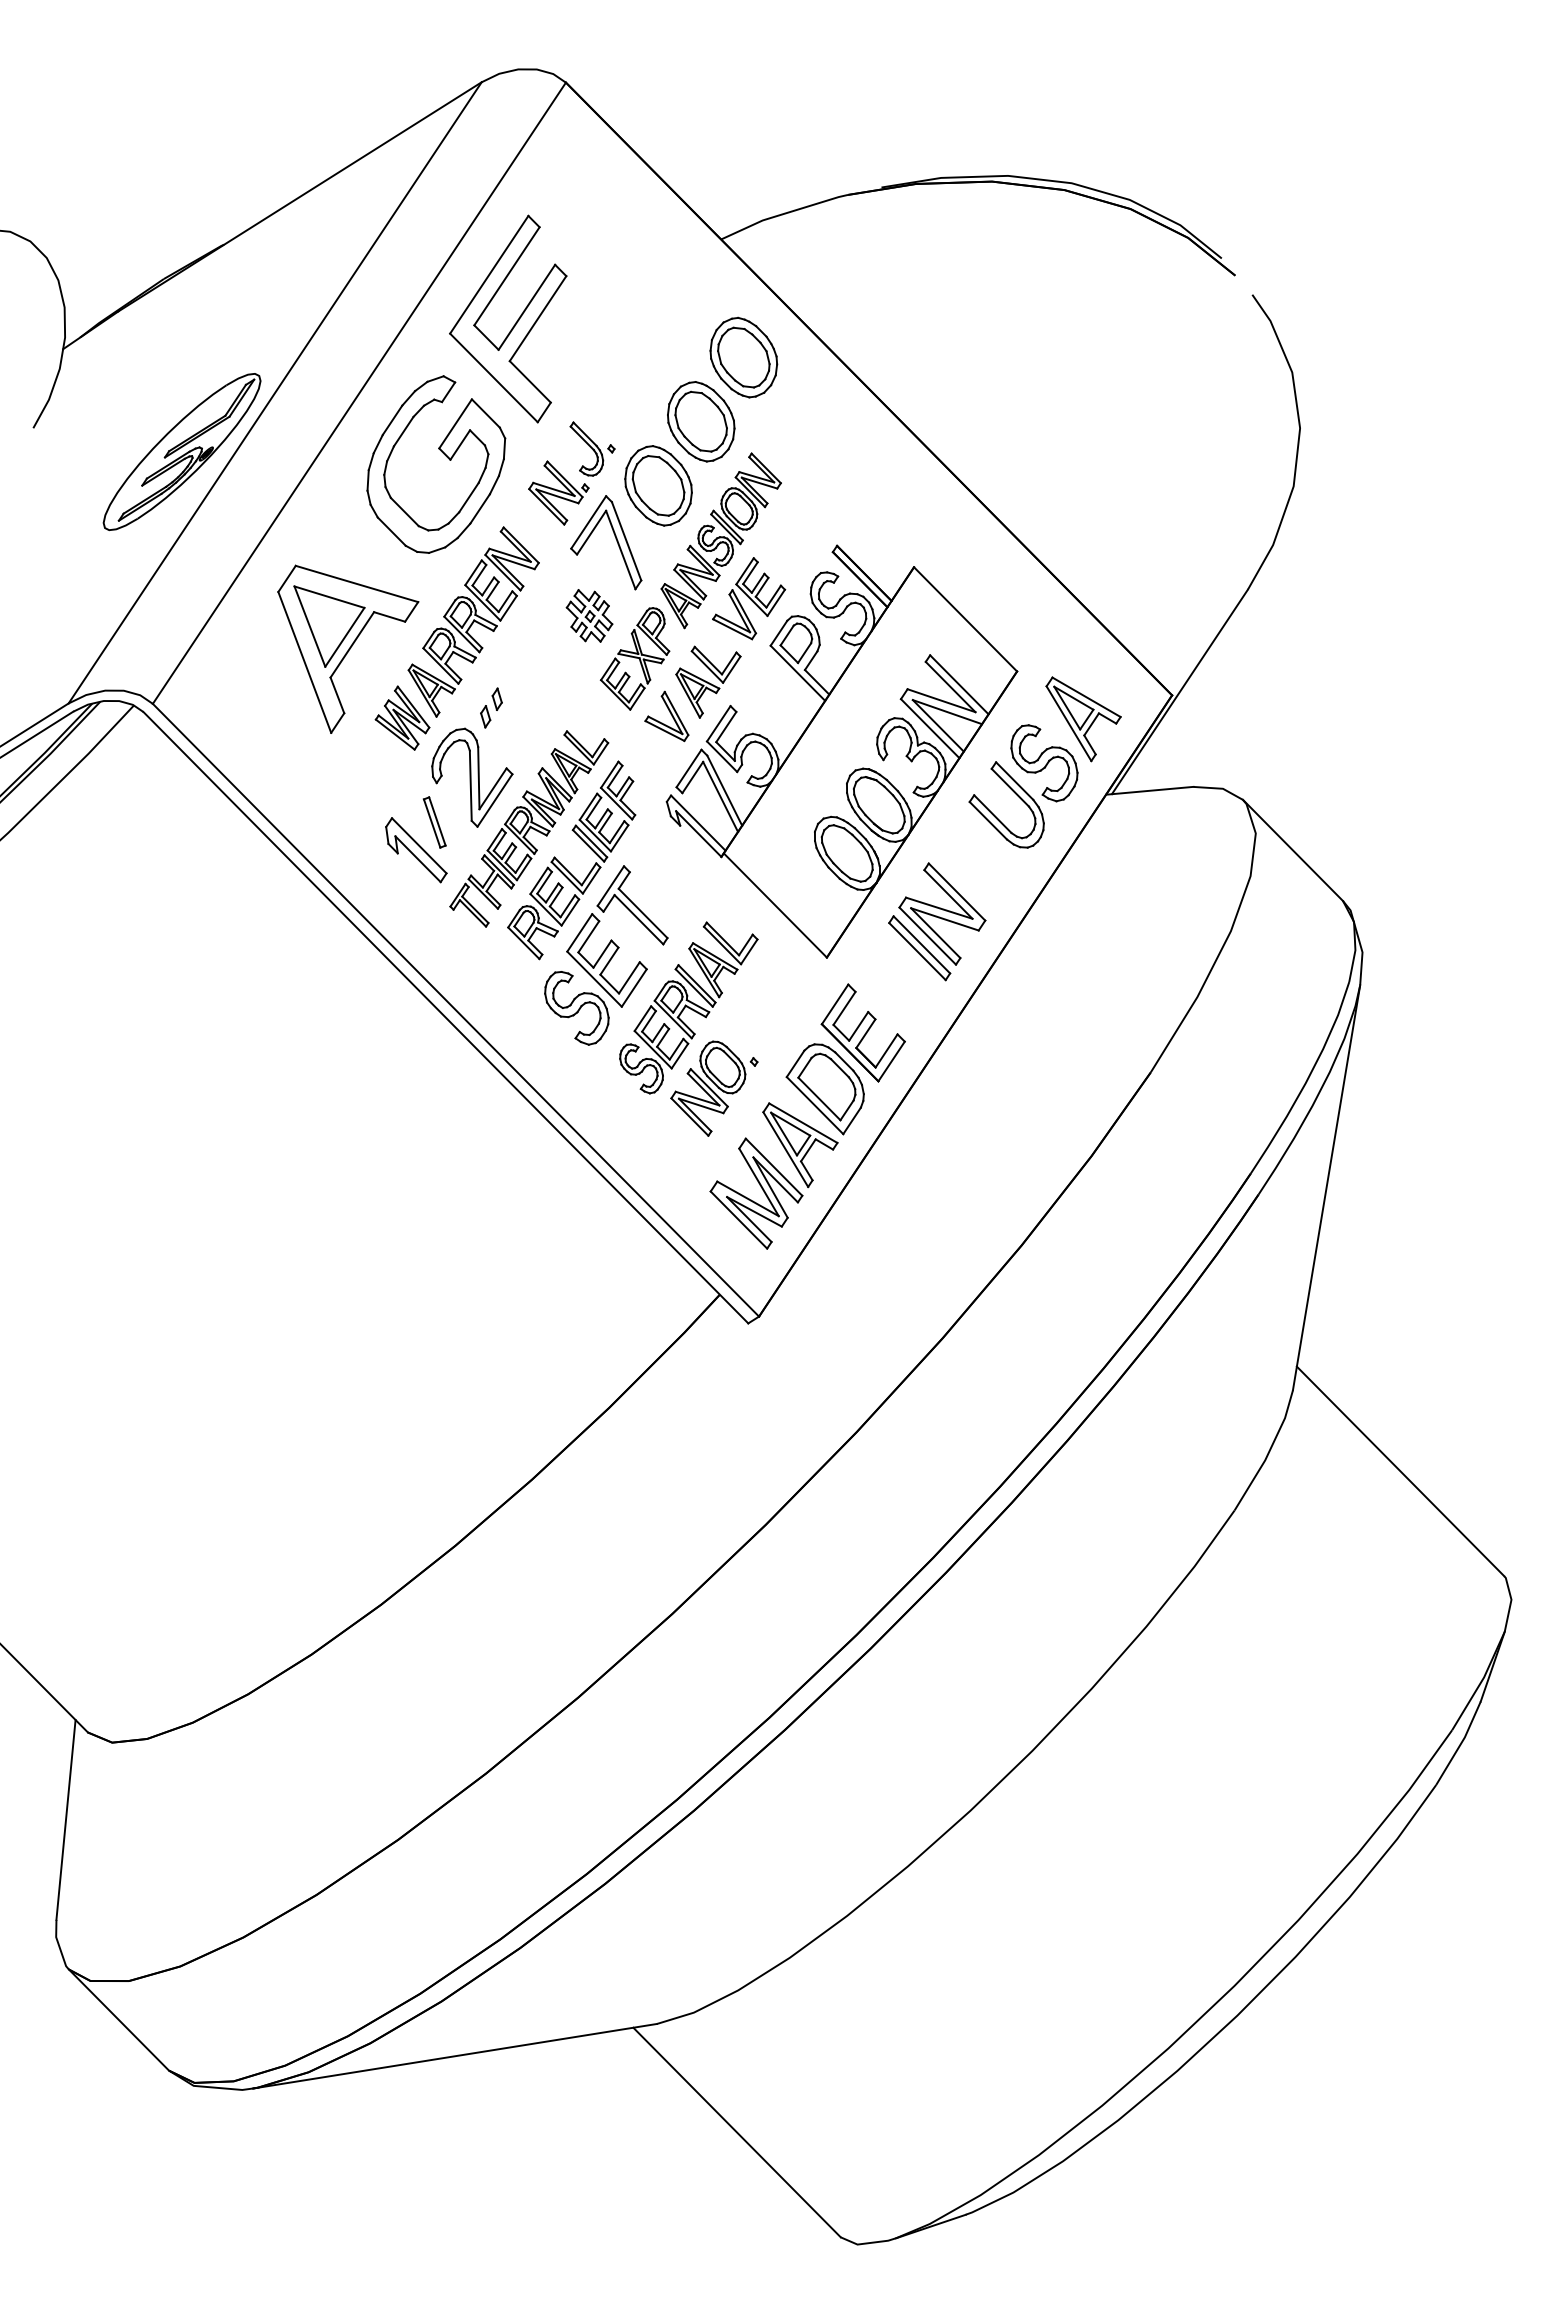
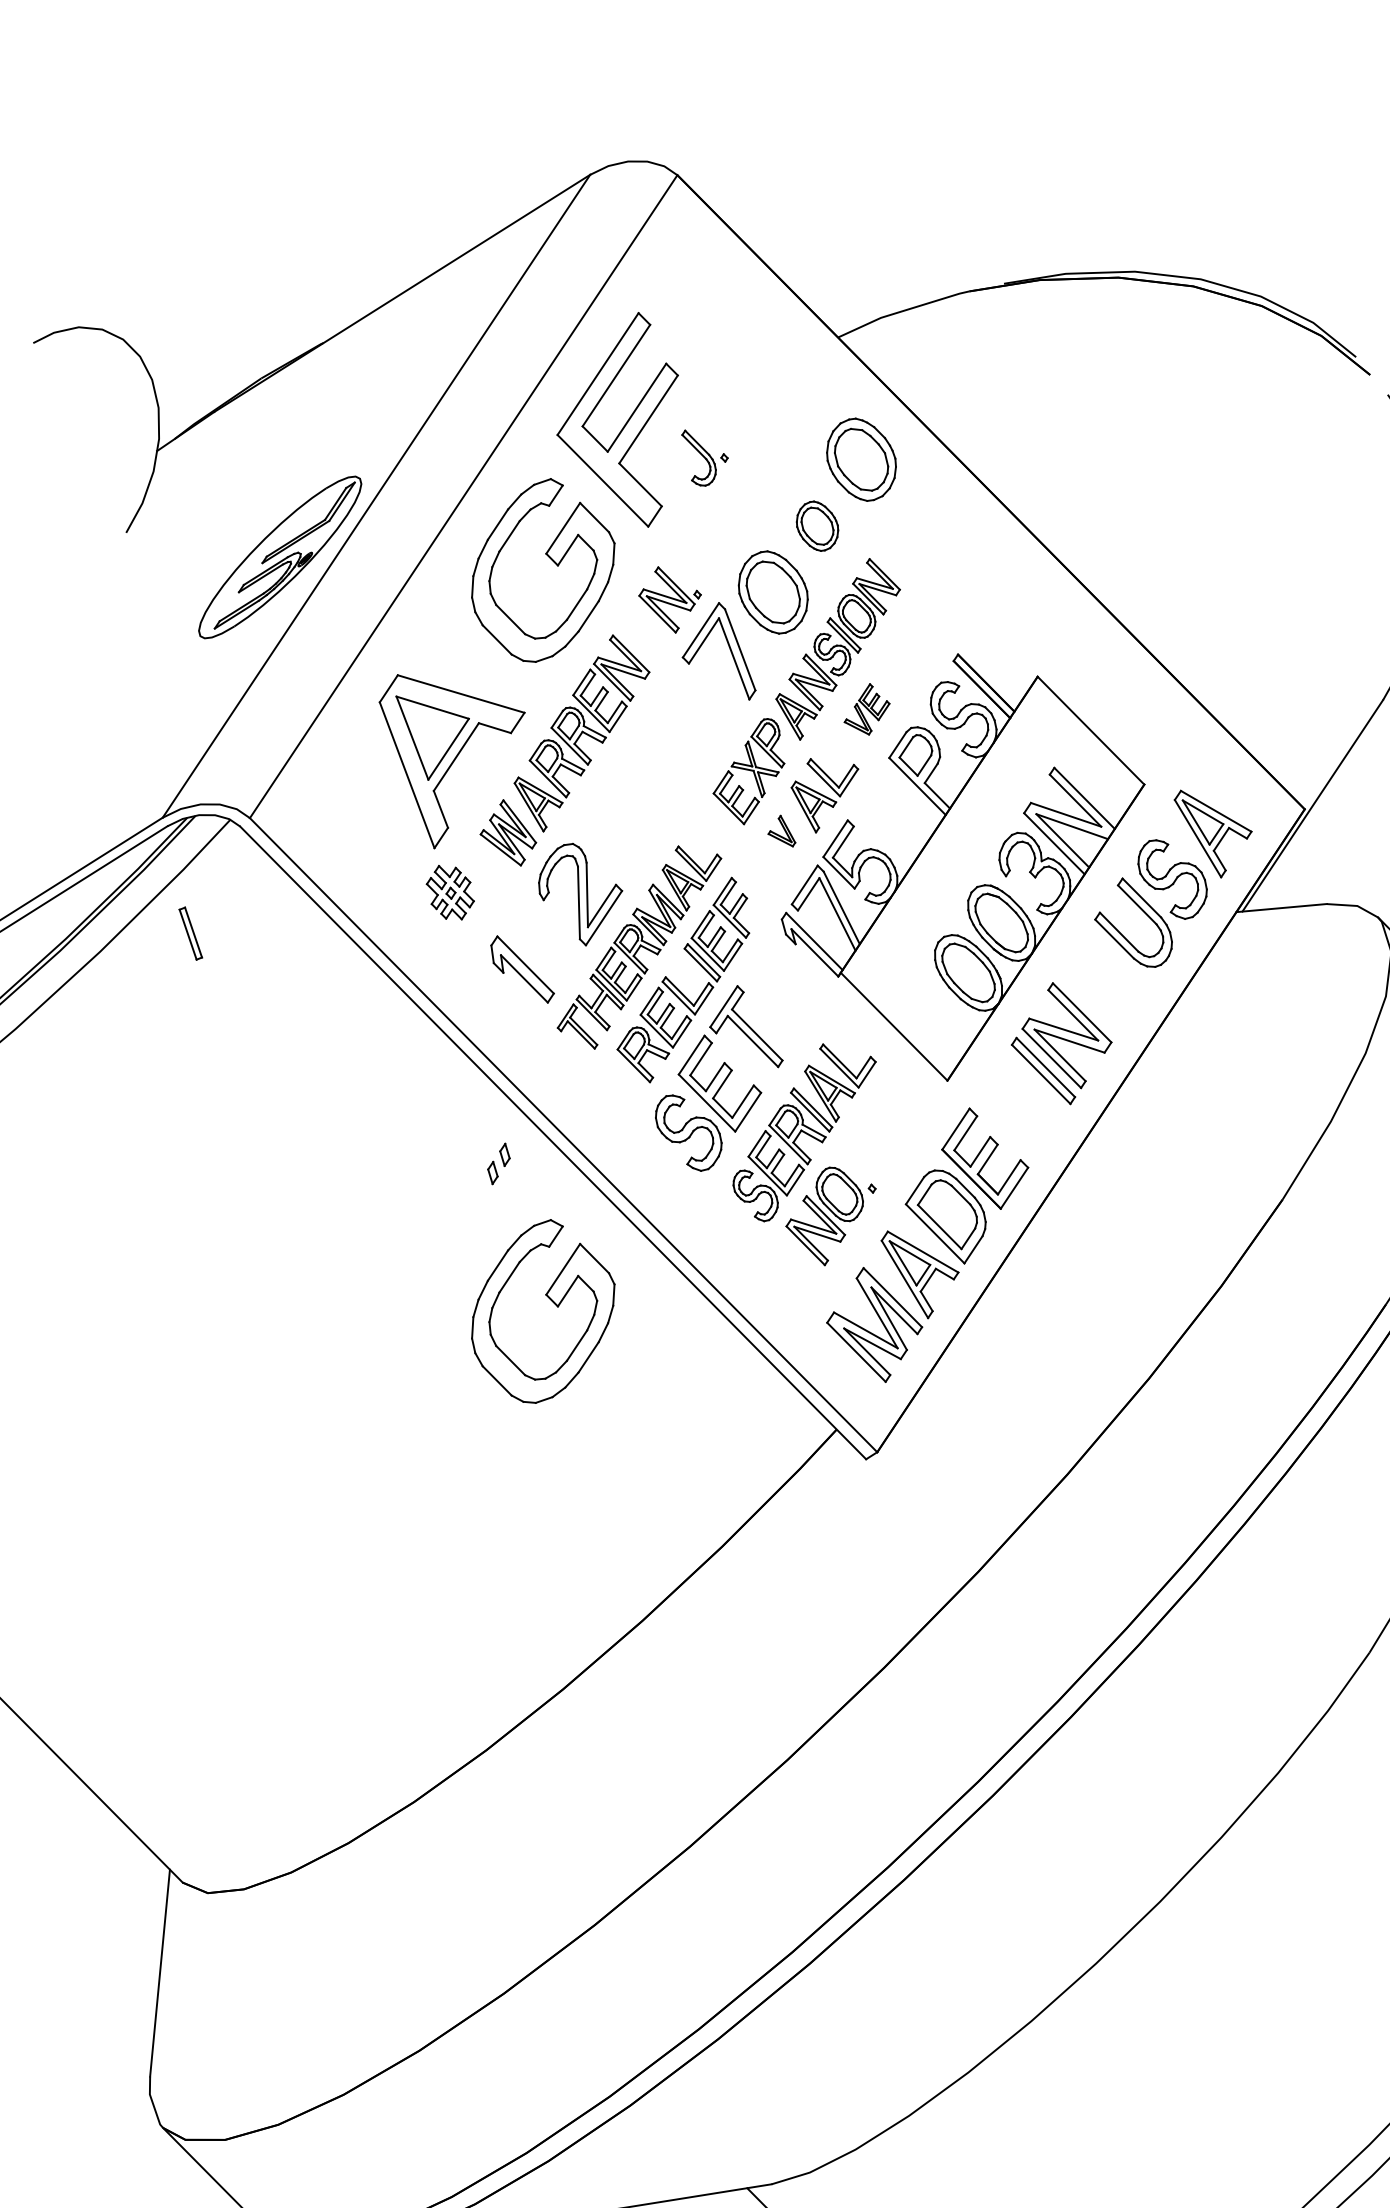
part: (701, 421) -> (817, 525), size x0.6
part: (592, 448) -> (704, 457), moved
part: (749, 598) -> (867, 709), size x0.6
part: (589, 615) -> (450, 892), moved
part: (491, 707) -> (498, 1163), moved
part: (666, 716) -> (781, 831), size x0.6
part: (434, 822) -> (190, 933), moved
part: (444, 1171) -> (551, 1302), added

